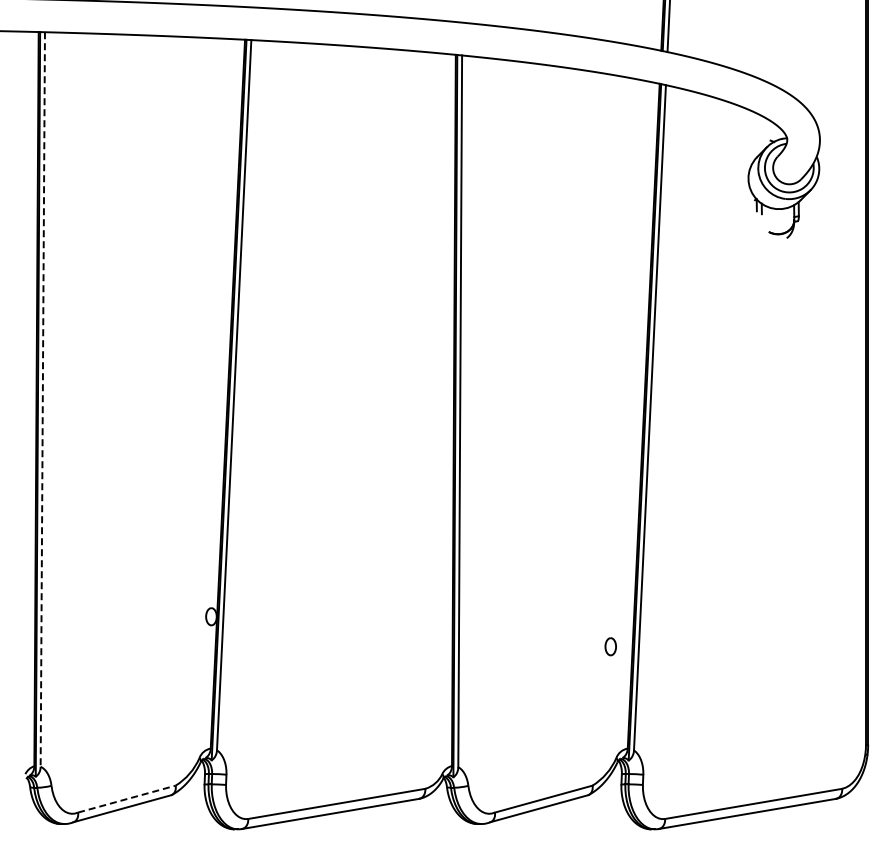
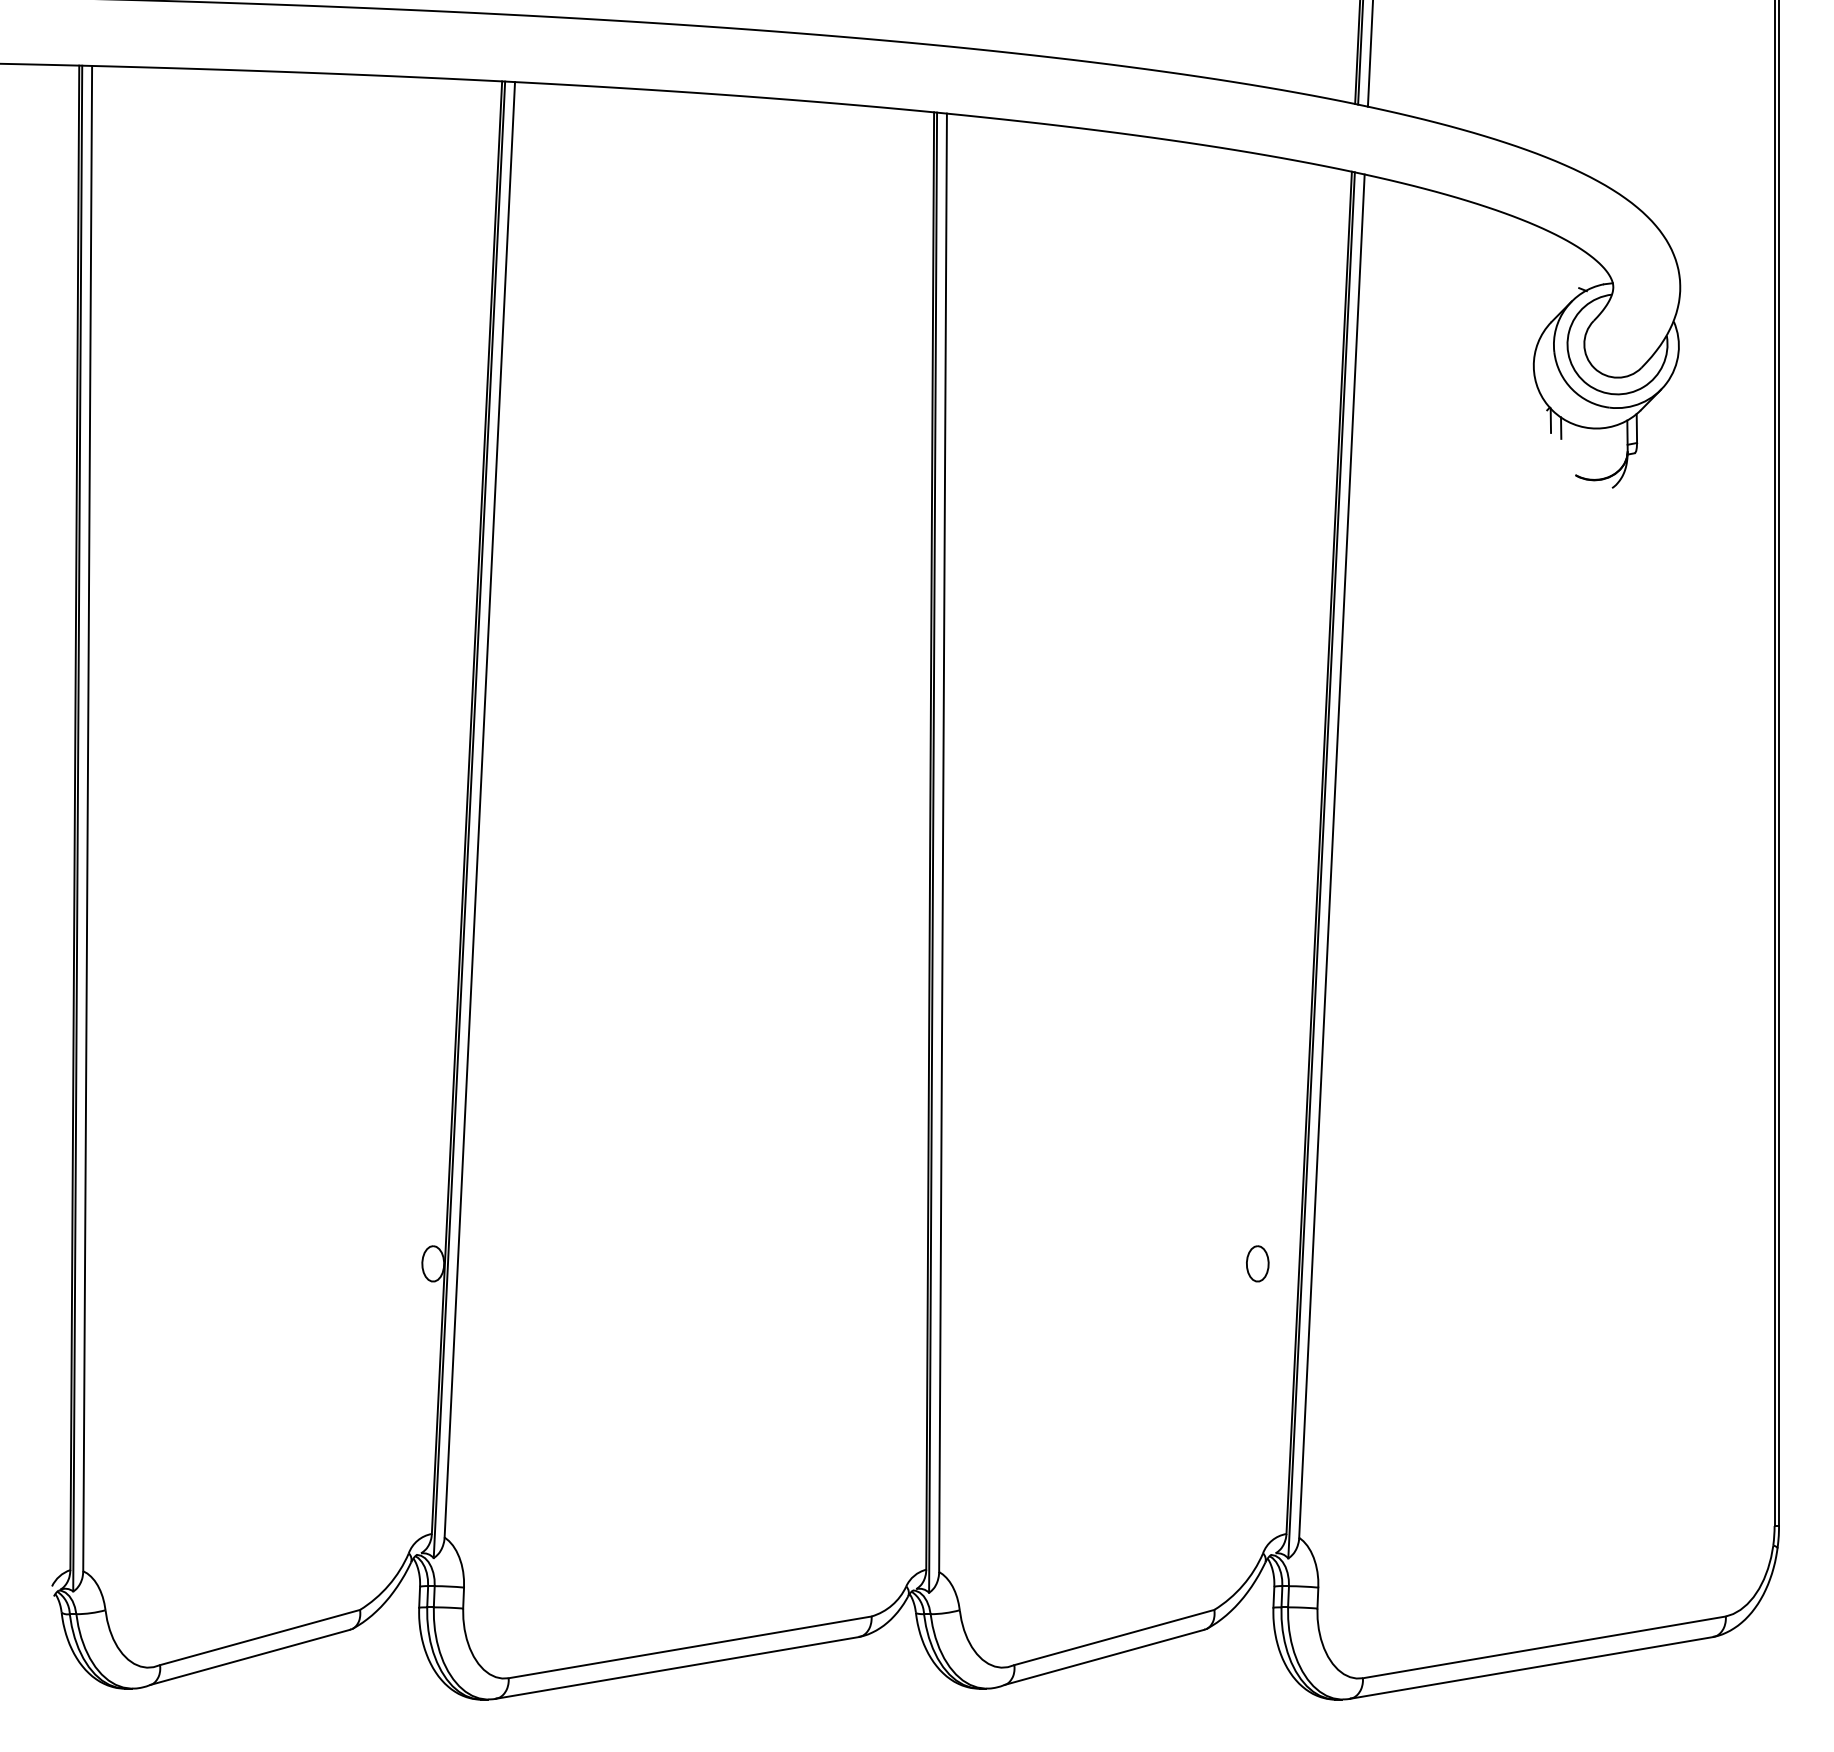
line: (42, 400) -> (87, 820), dashed -> solid
part: (610, 646) -> (1257, 1263), moved
line: (126, 799) -> (259, 1638), dashed -> solid

